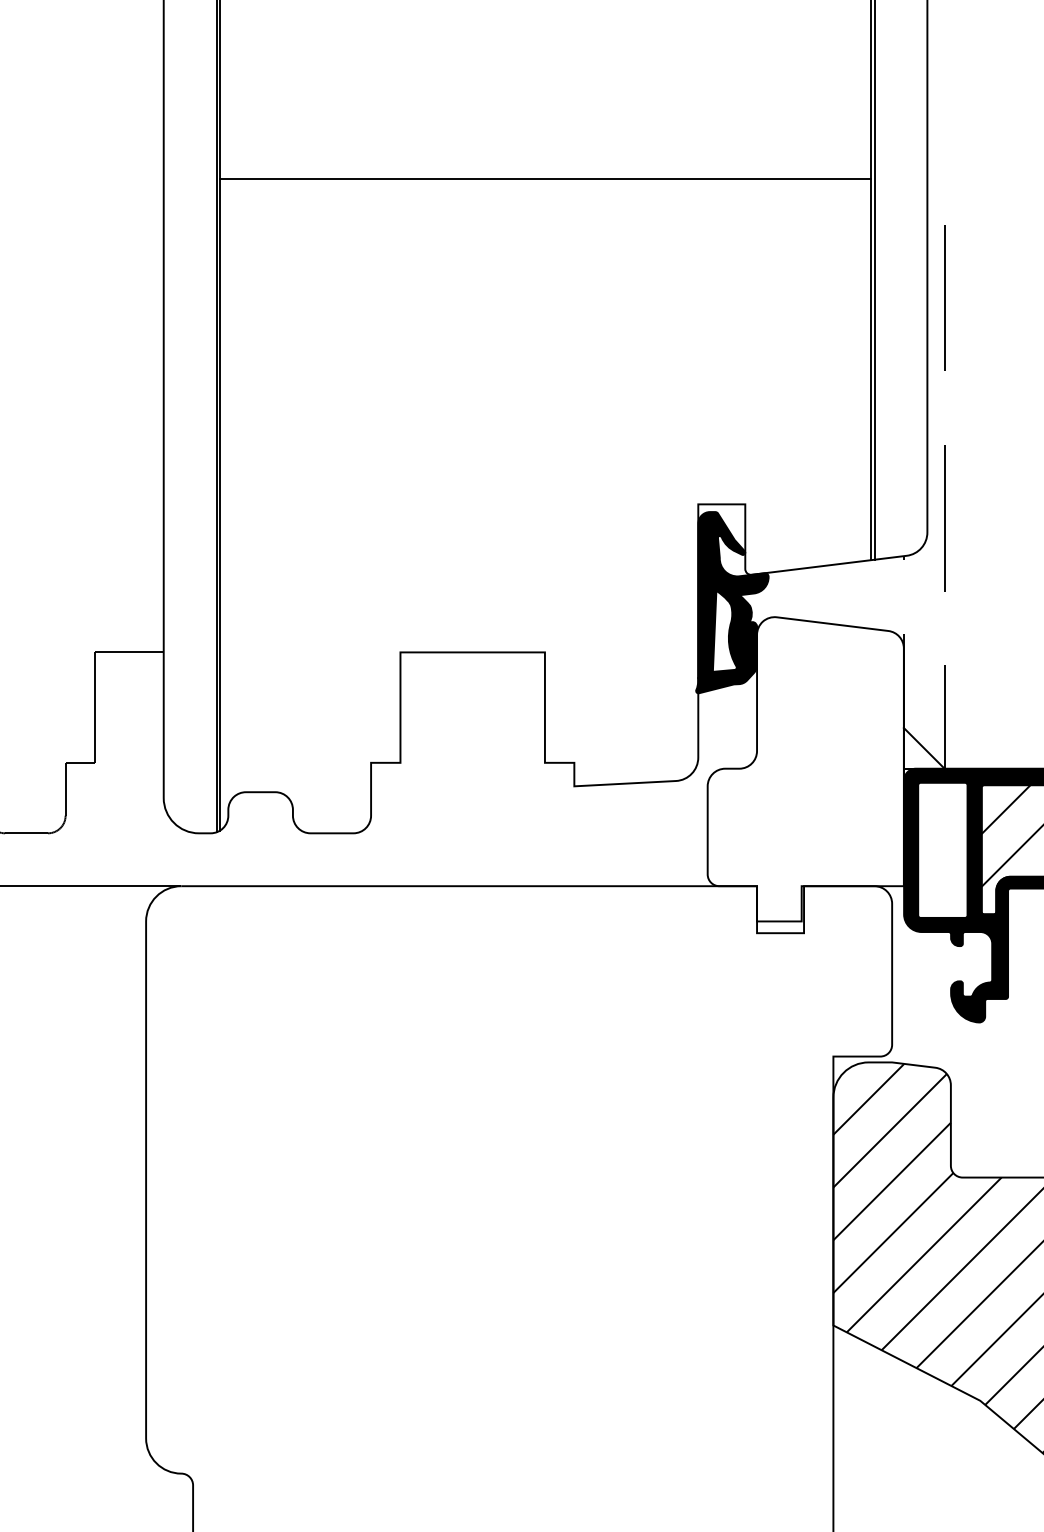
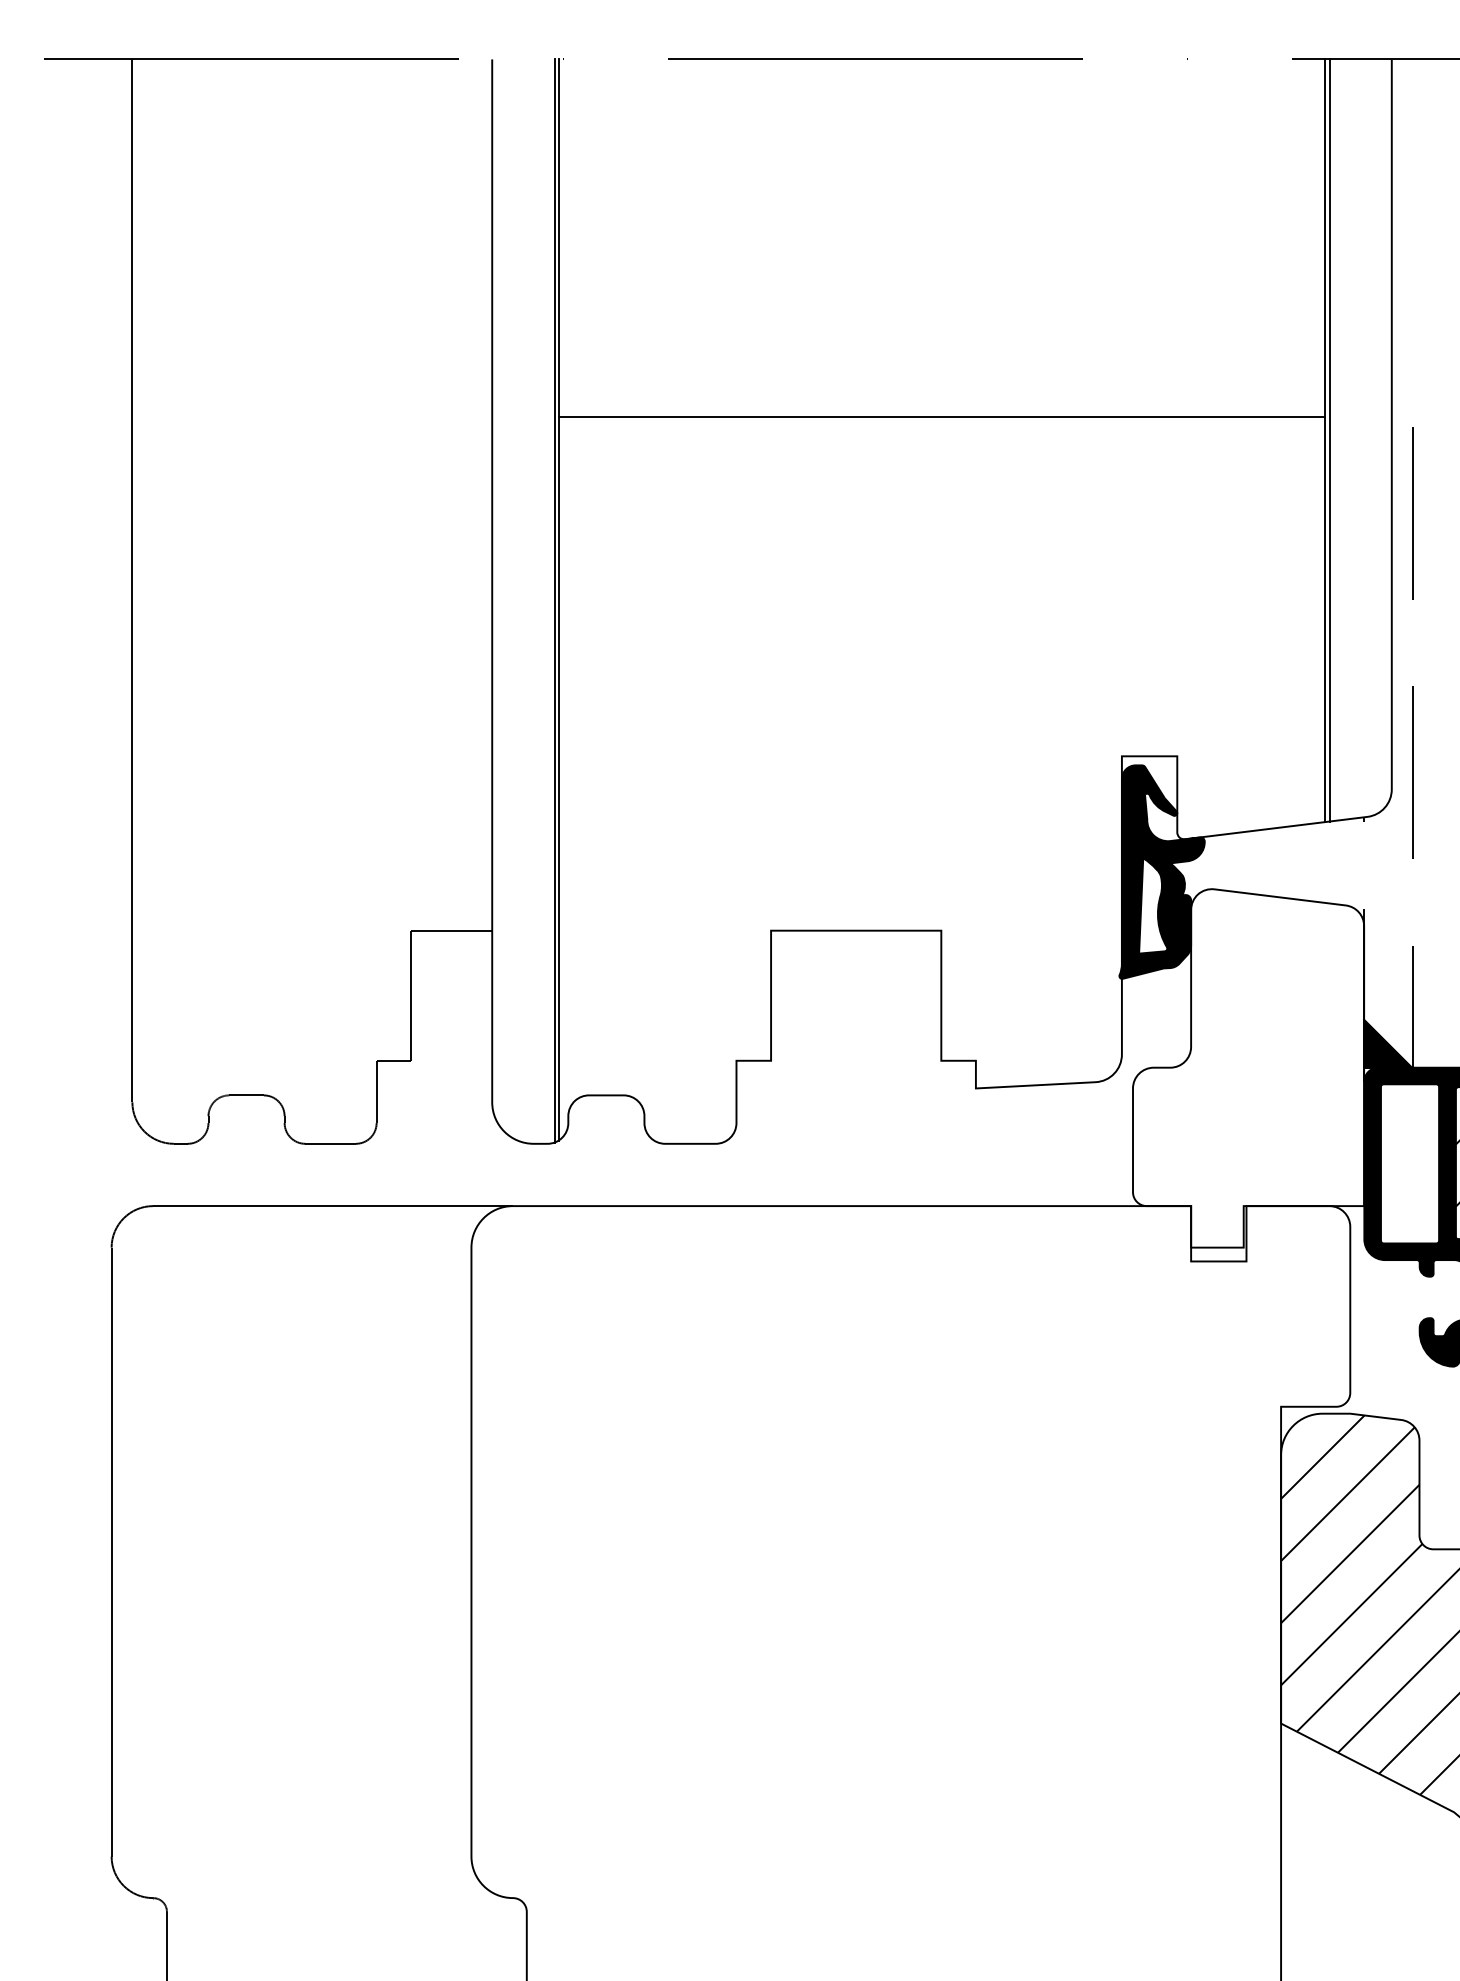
line: (545, 179) -> (941, 417), moved
fill: (924, 748) -> (1388, 1043), added

